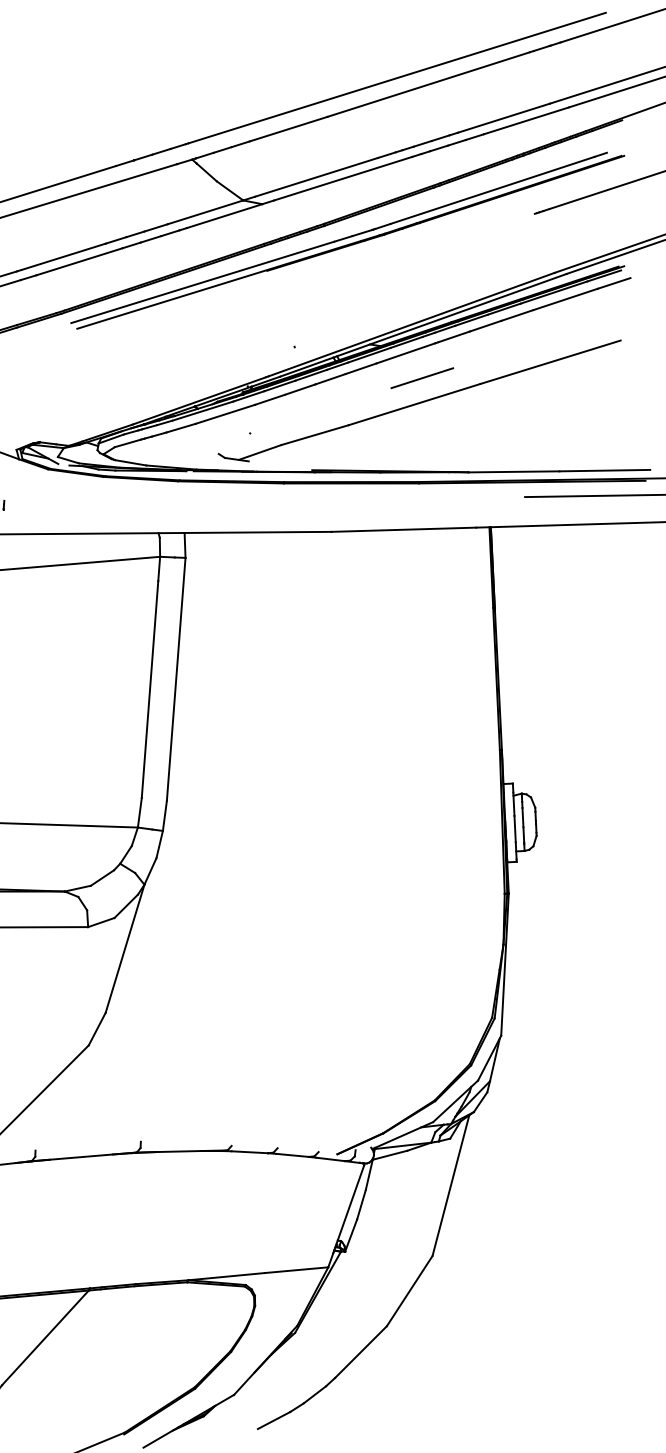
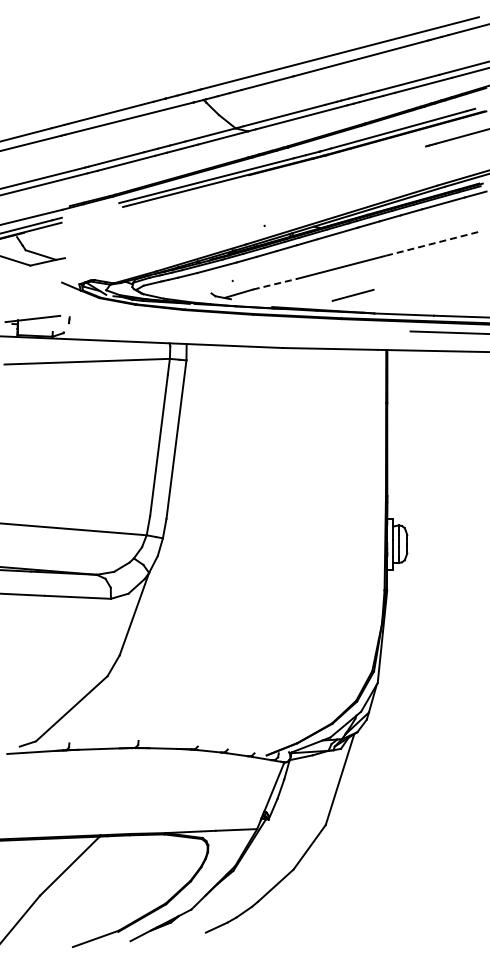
line: (550, 362) -> (431, 244), solid -> dashed
line: (421, 378) -> (352, 295), moved
line: (315, 435) -> (275, 284), solid -> dashed

